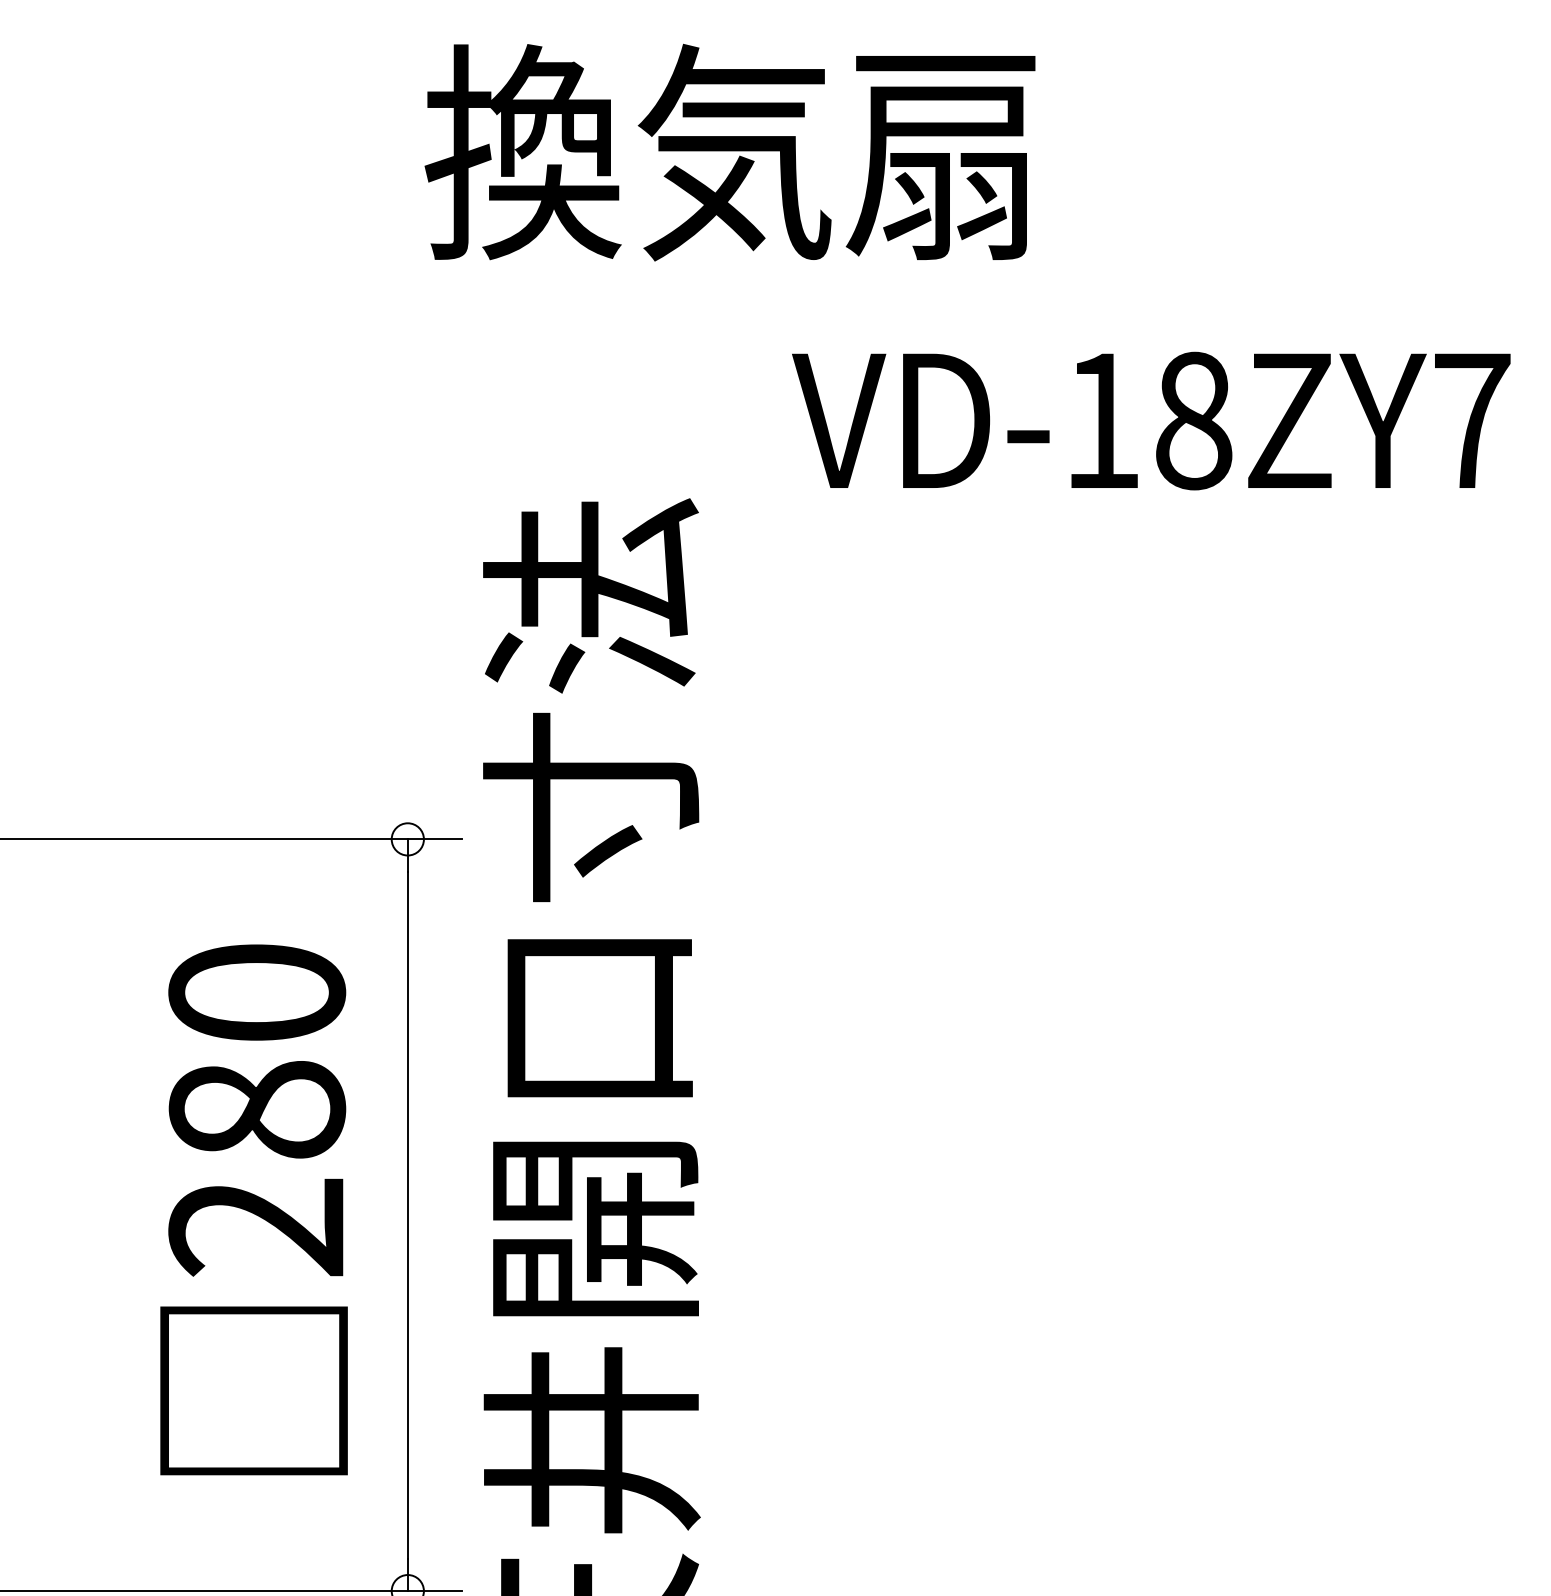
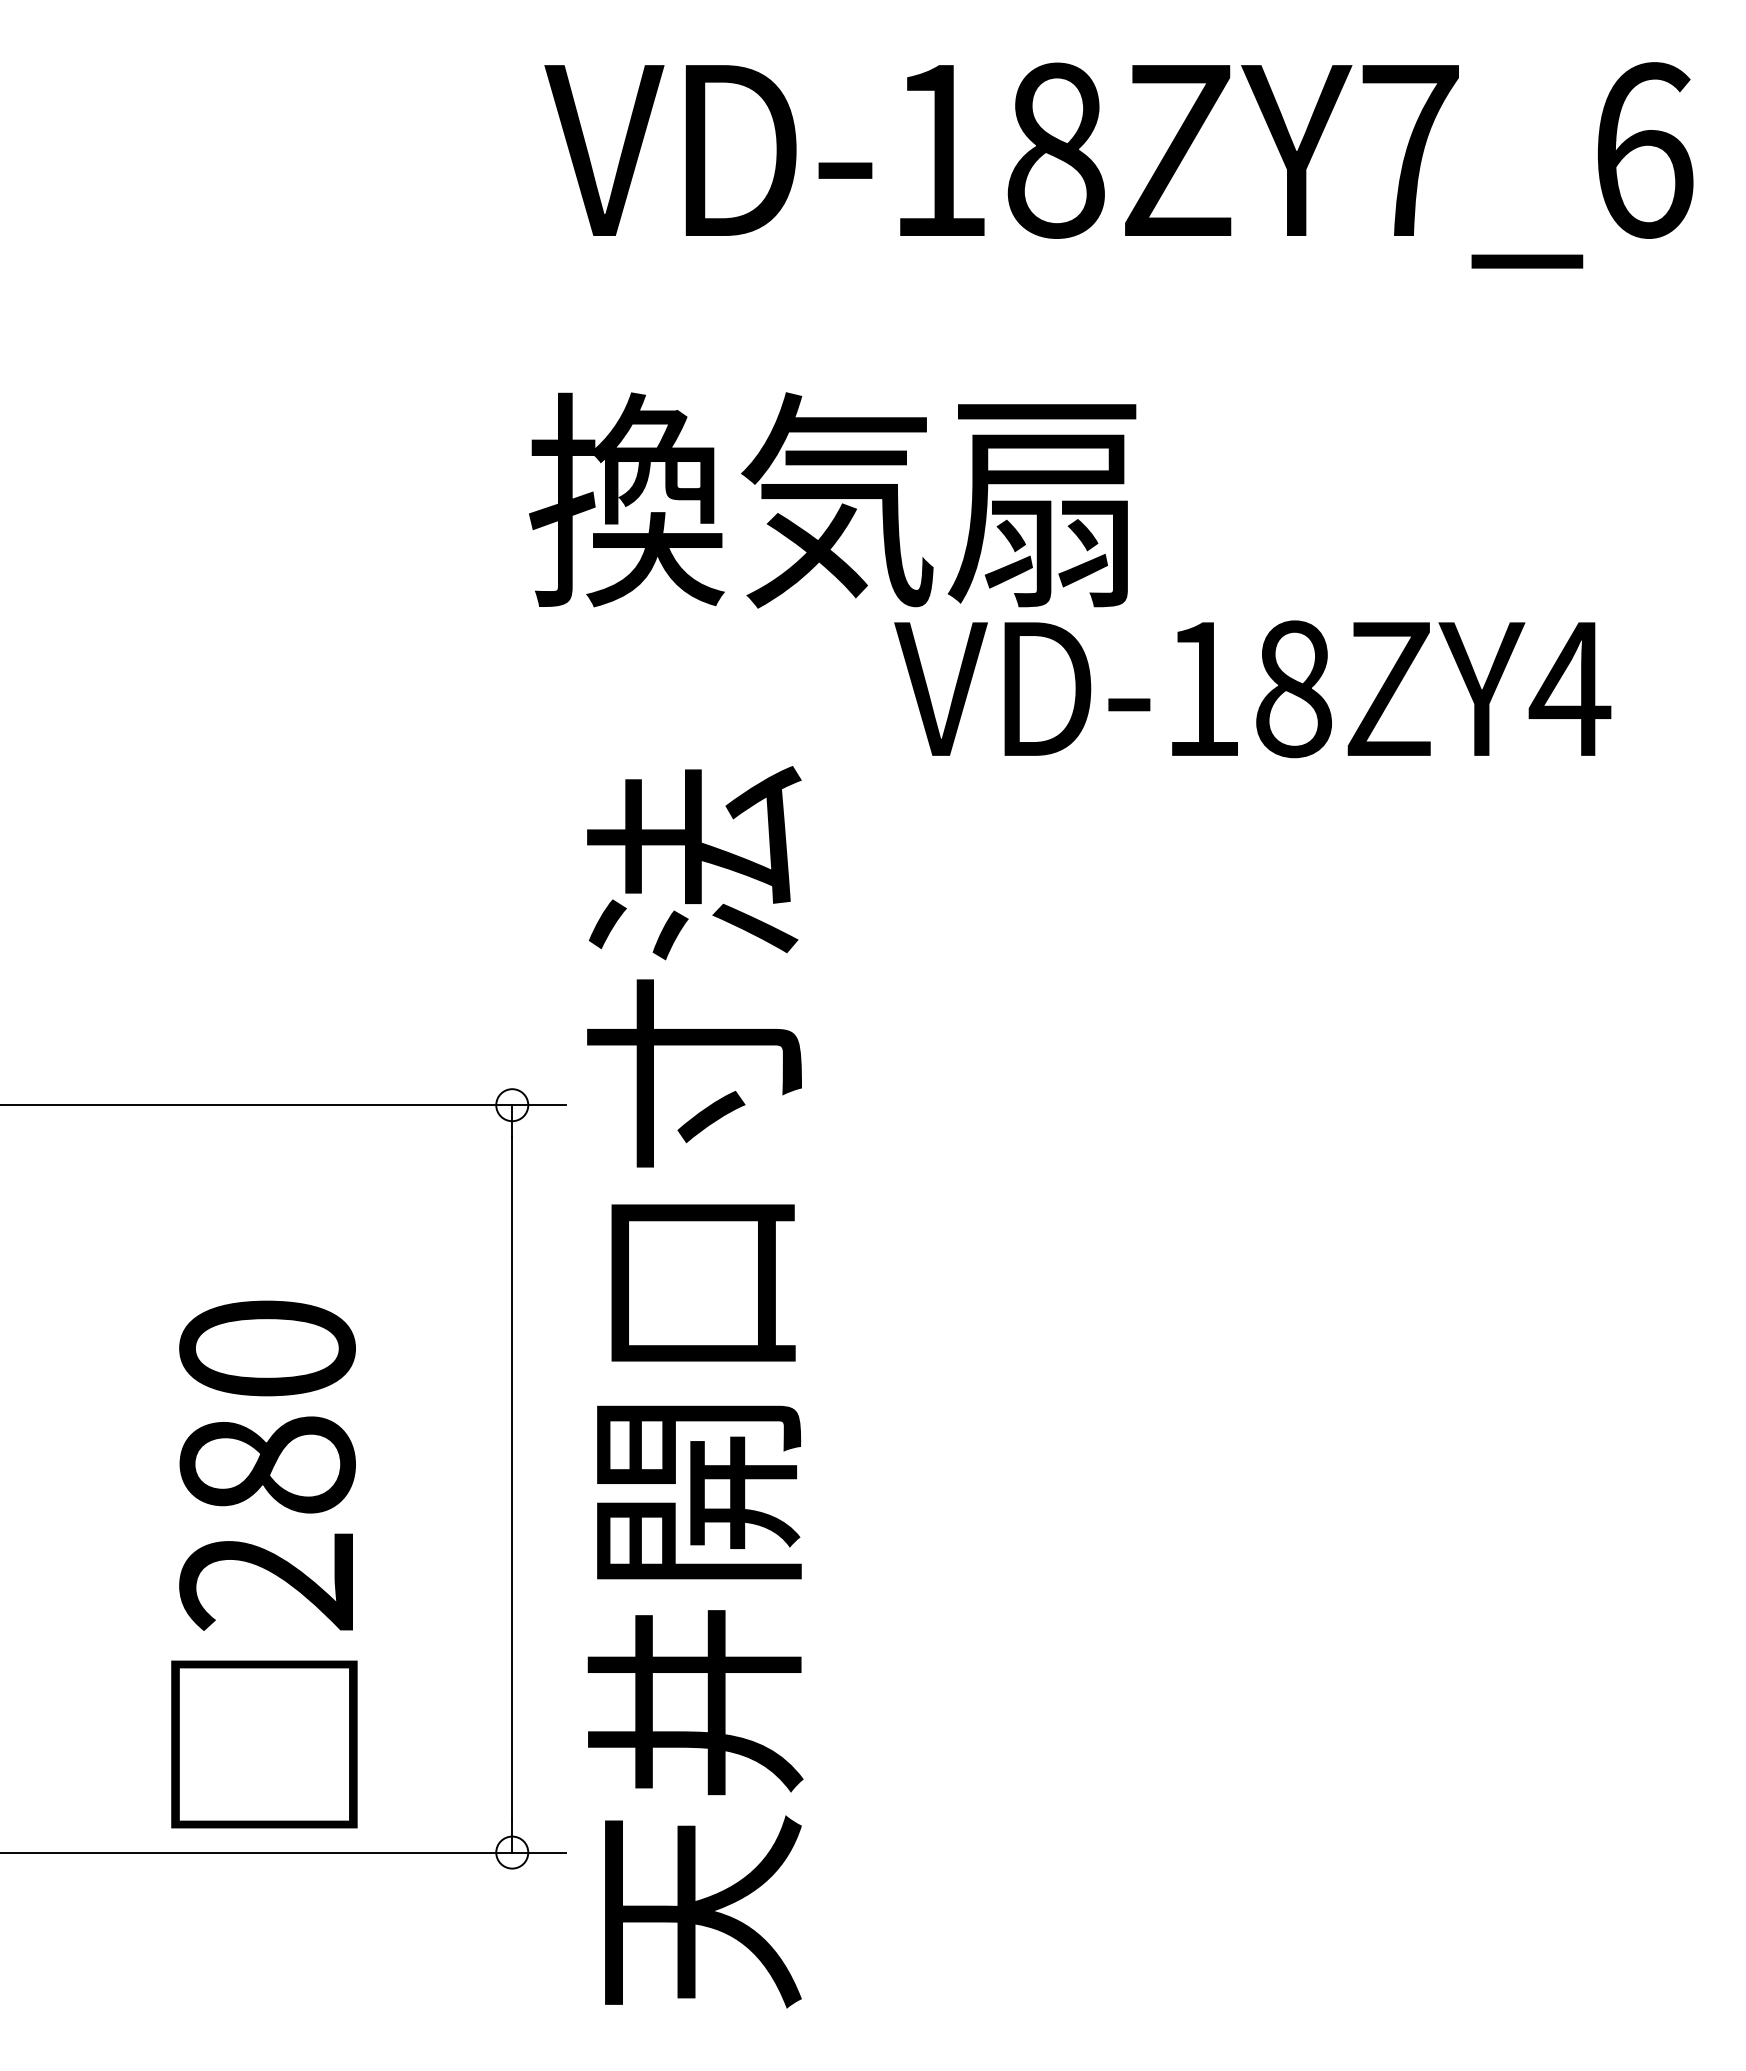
text: (729, 152) -> (832, 500), moved
text: (1471, 420) -> (1569, 688), VD-18ZY7 -> VD-18ZY4
text: (254, 1209) -> (264, 1564), moved

